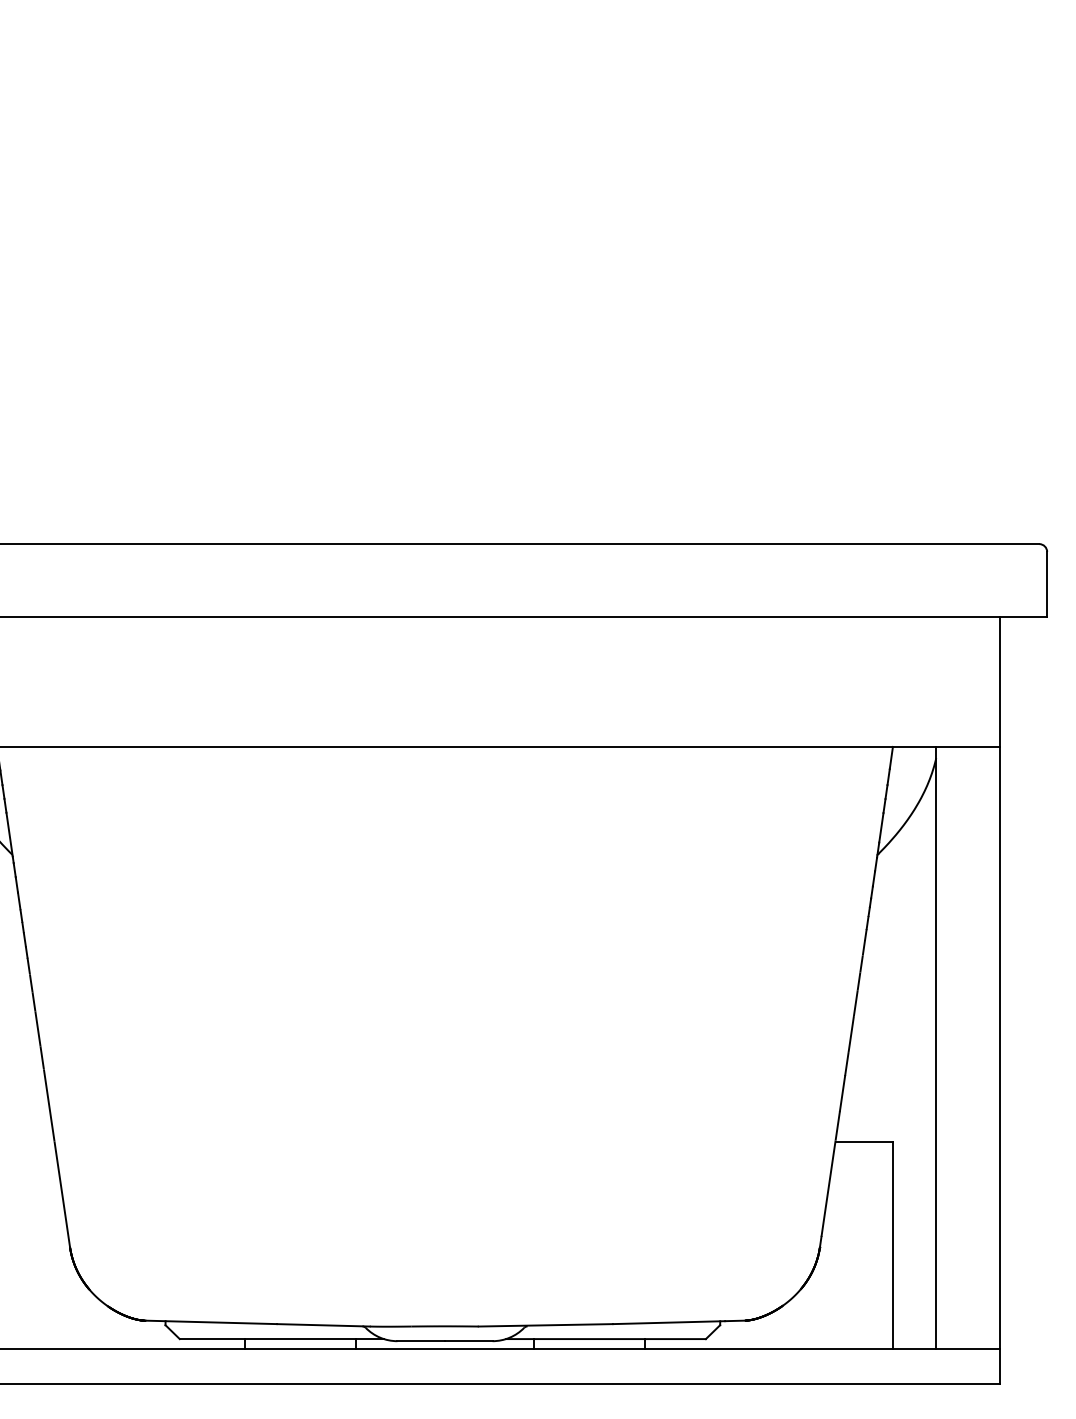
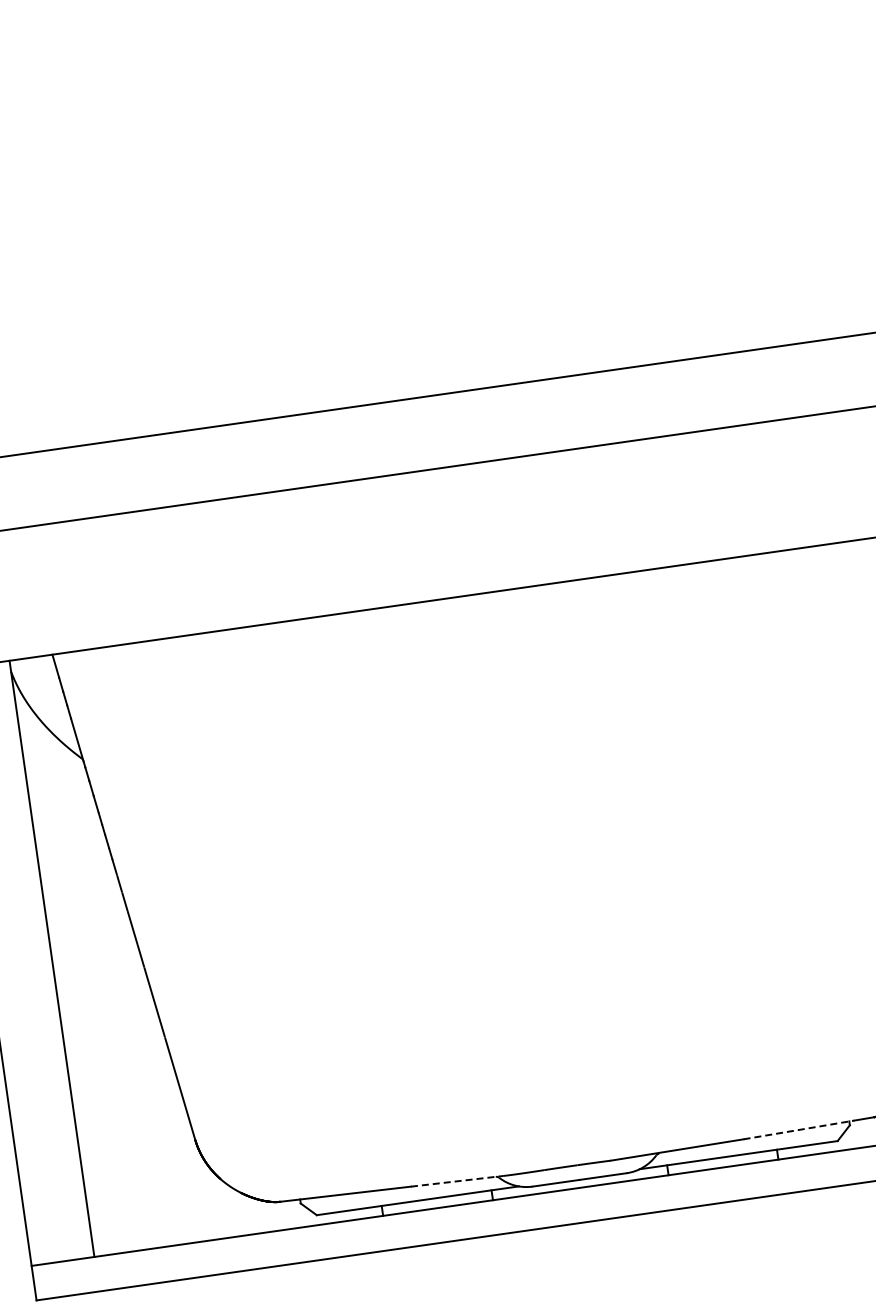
line: (669, 1322) -> (799, 1129), solid -> dashed
line: (323, 1325) -> (457, 1181), solid -> dashed

